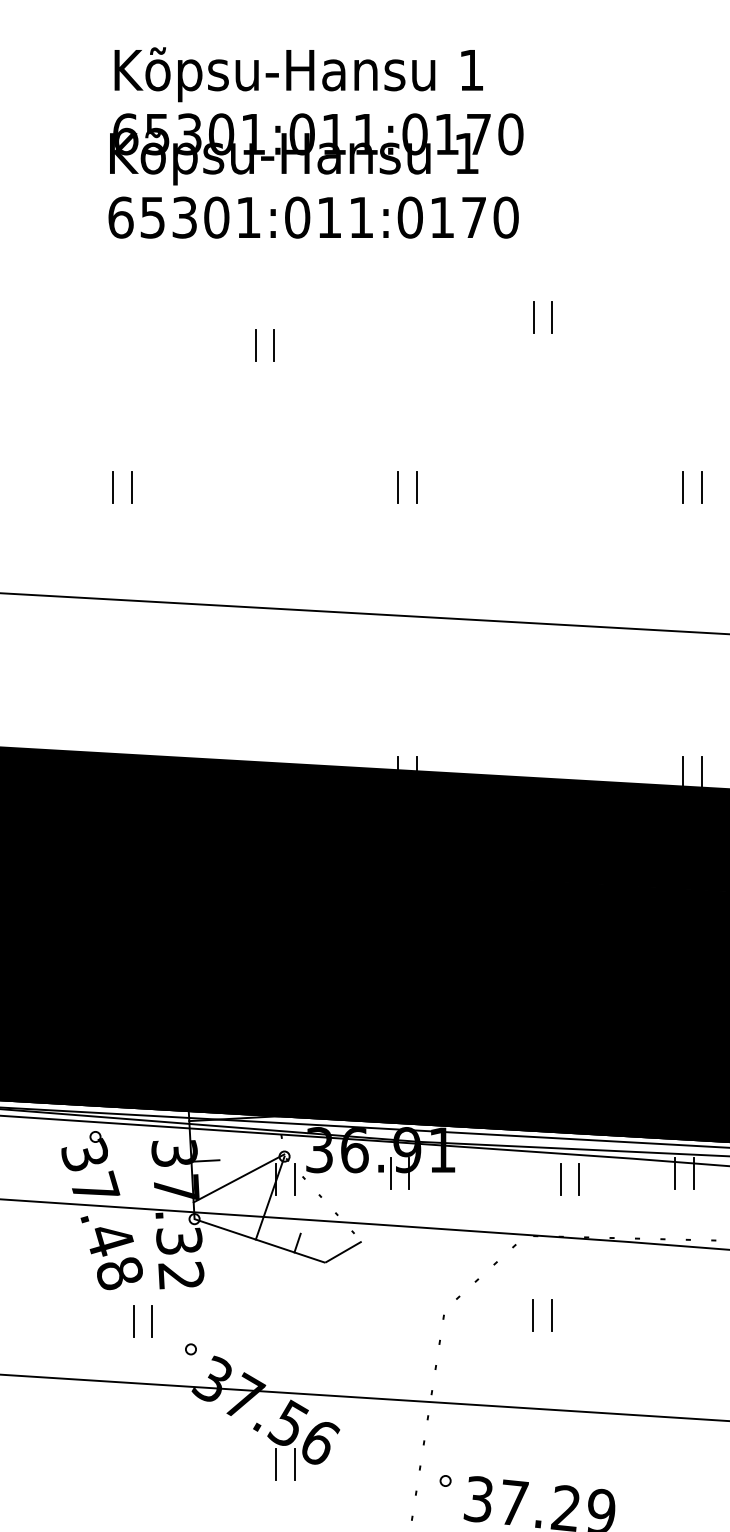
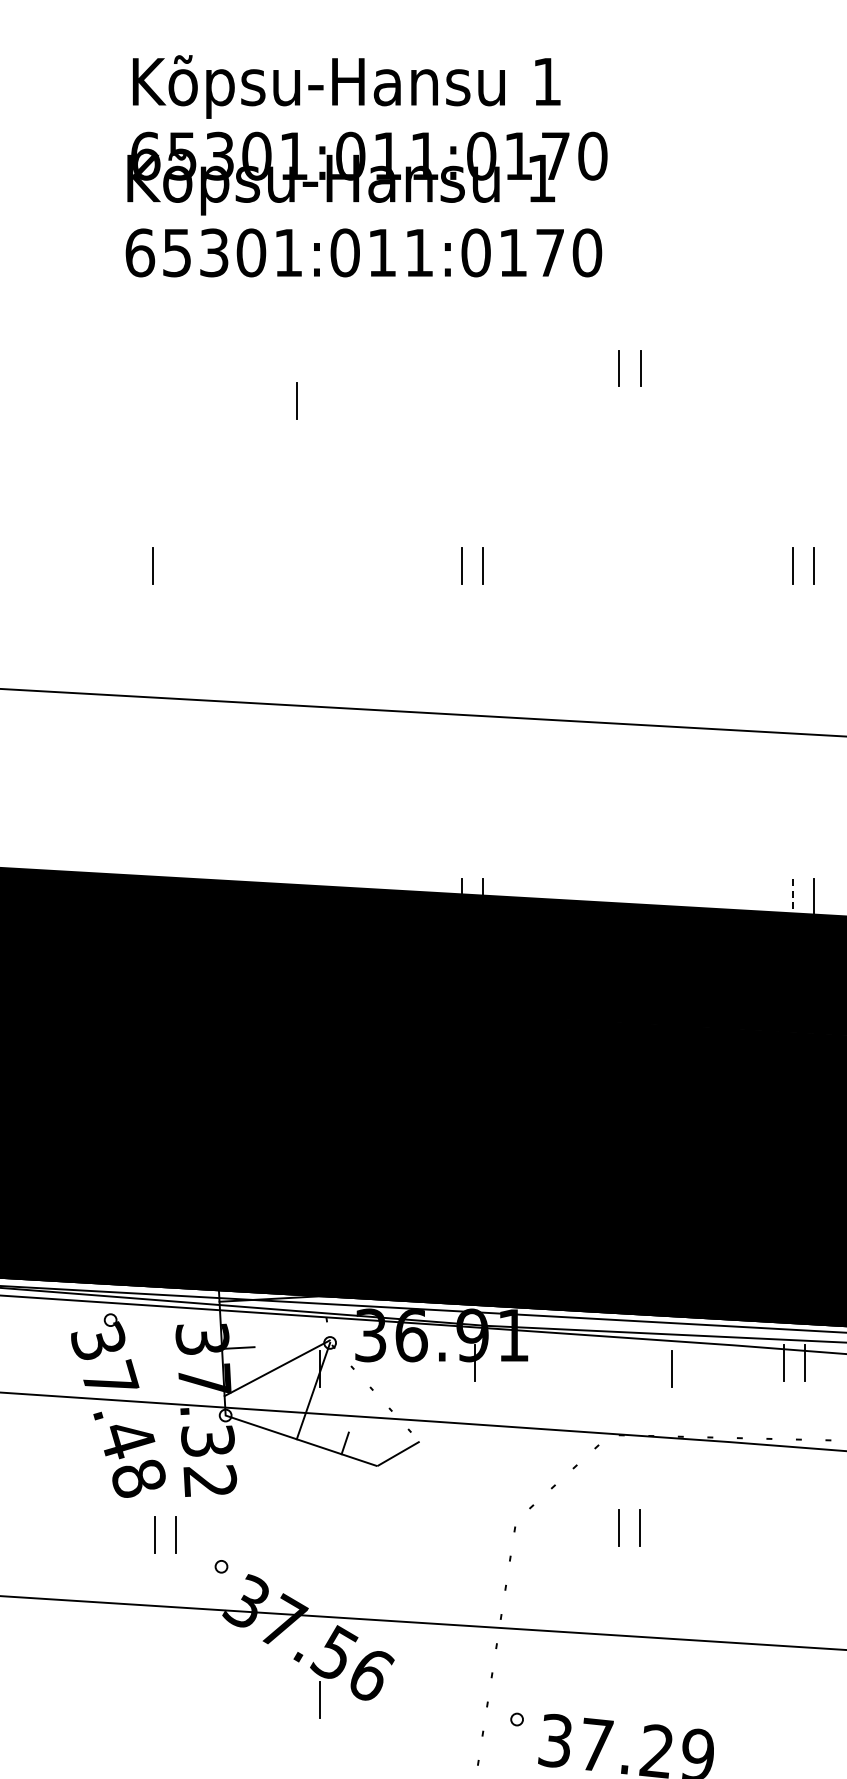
line: (274, 344) -> (318, 400), removed
line: (112, 486) -> (130, 565), removed
line: (682, 772) -> (792, 897), solid -> dashed
line: (390, 1173) -> (453, 1362), removed
line: (294, 1179) -> (341, 1369), removed
line: (560, 1179) -> (650, 1369), removed
line: (294, 1464) -> (341, 1700), removed

